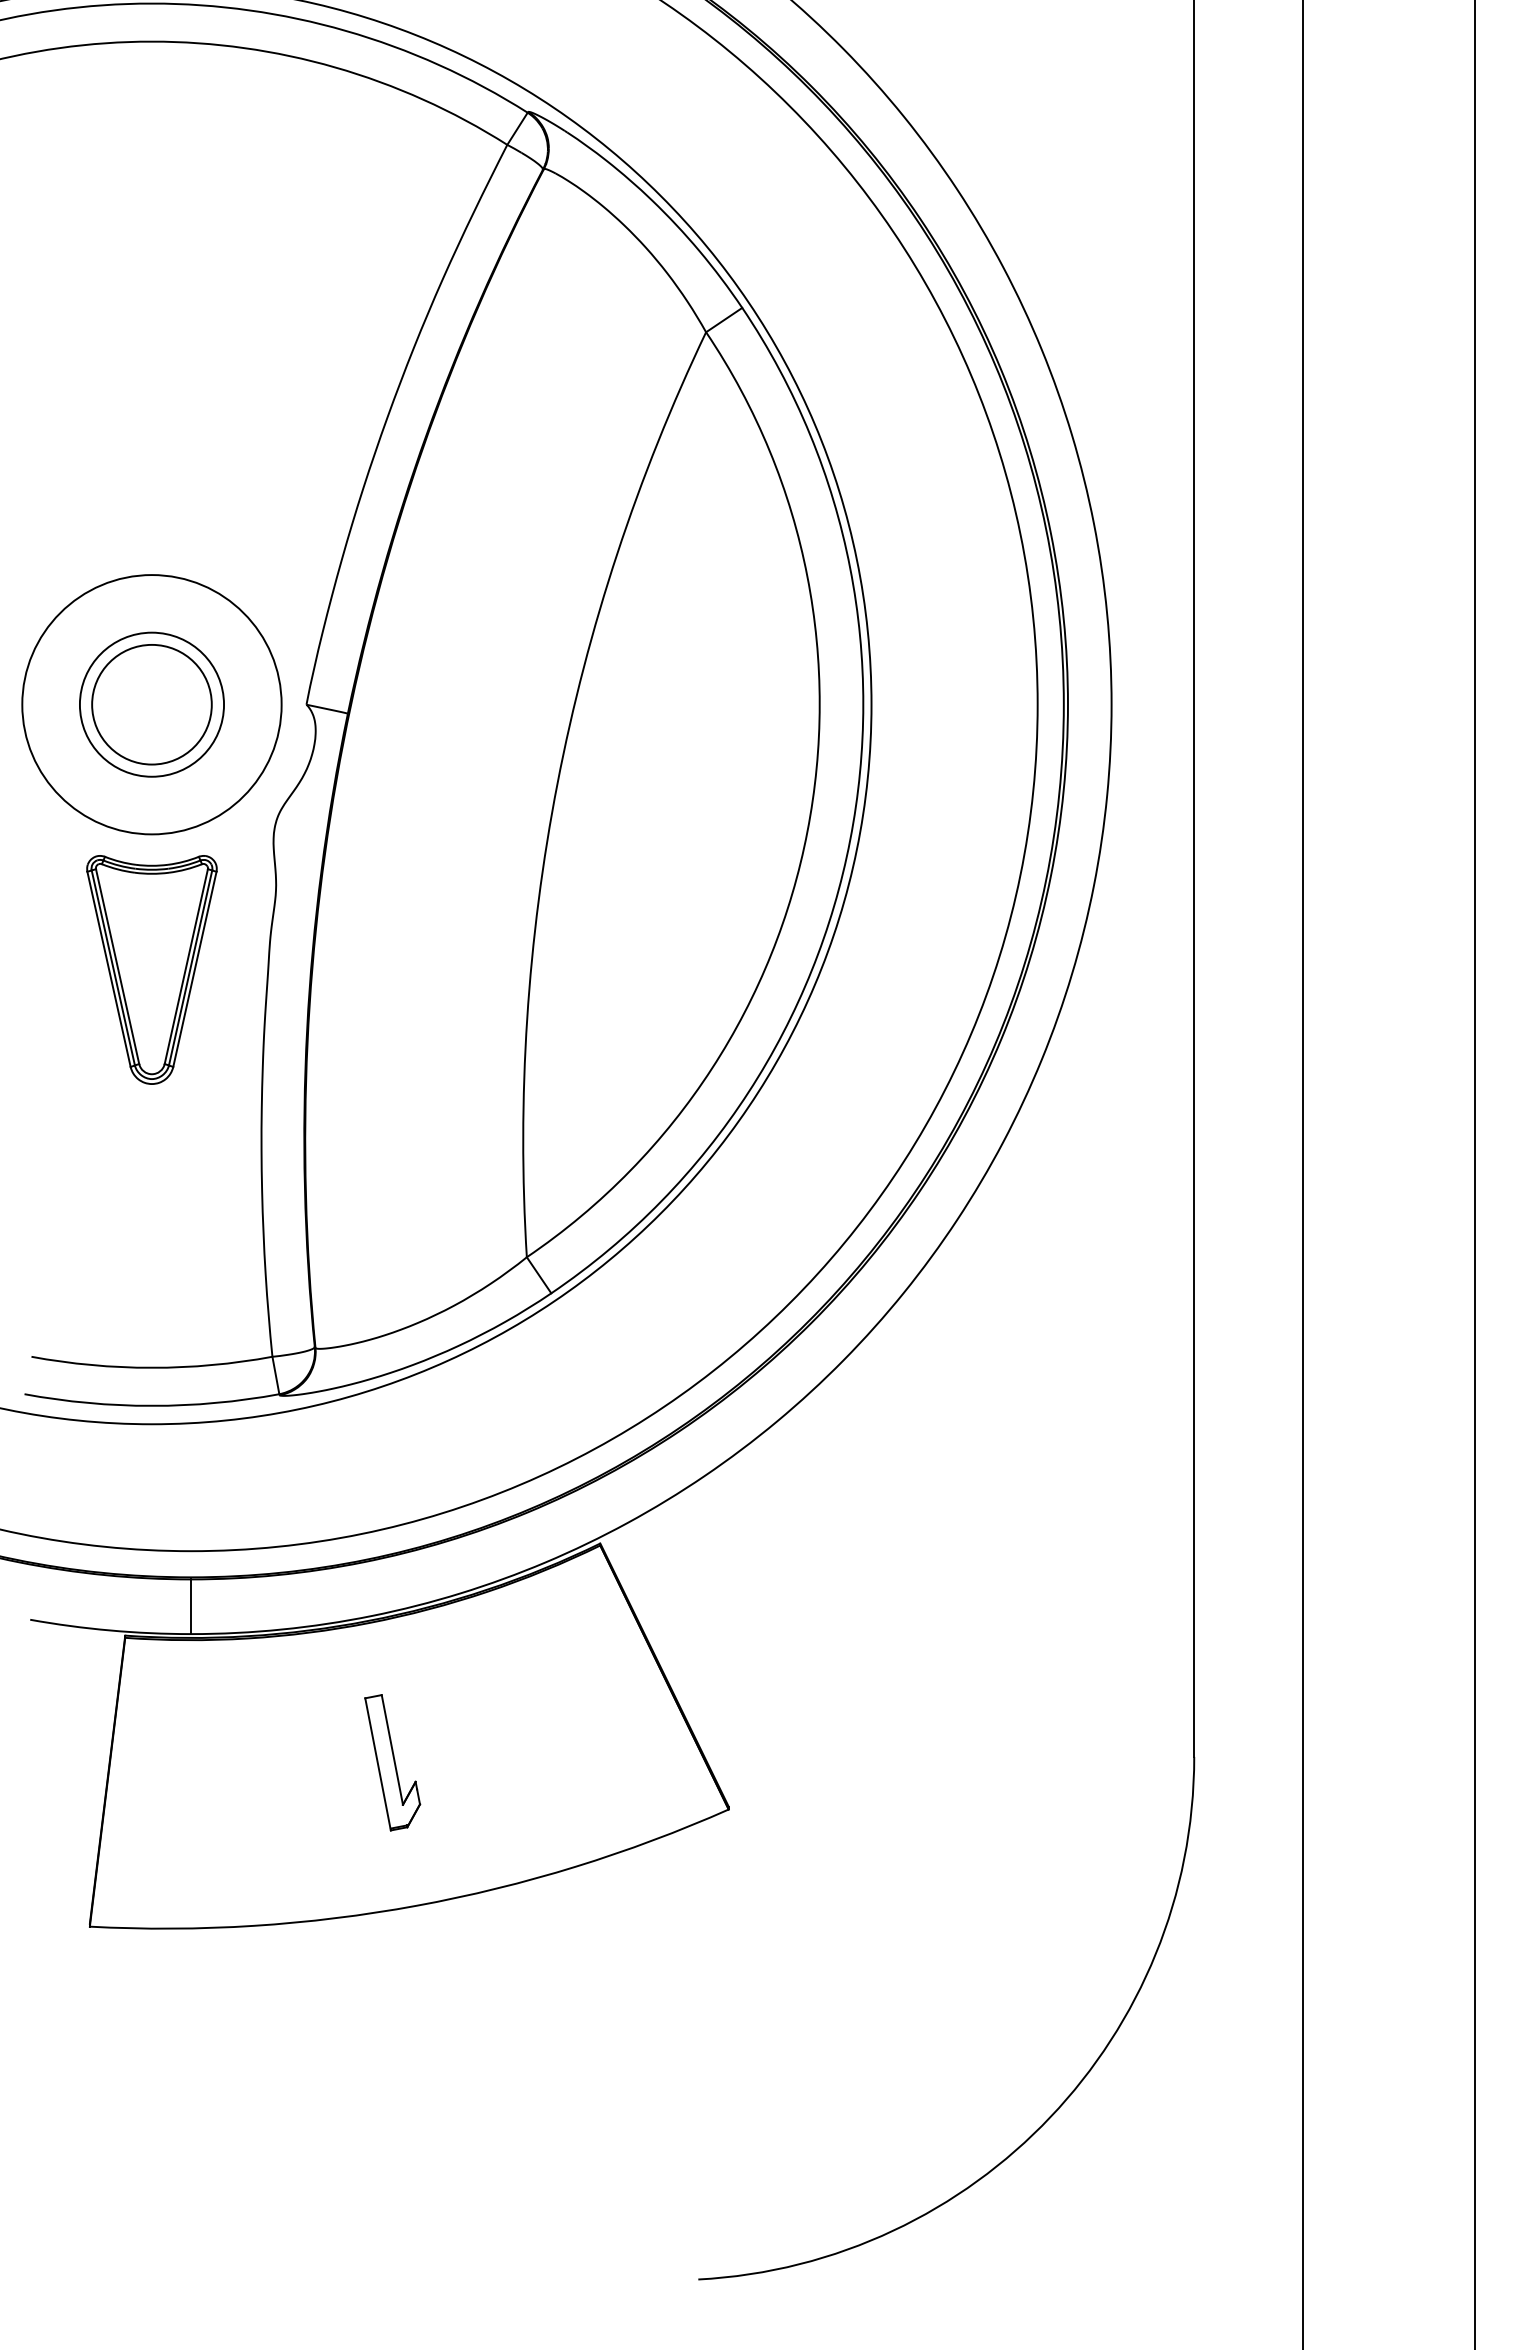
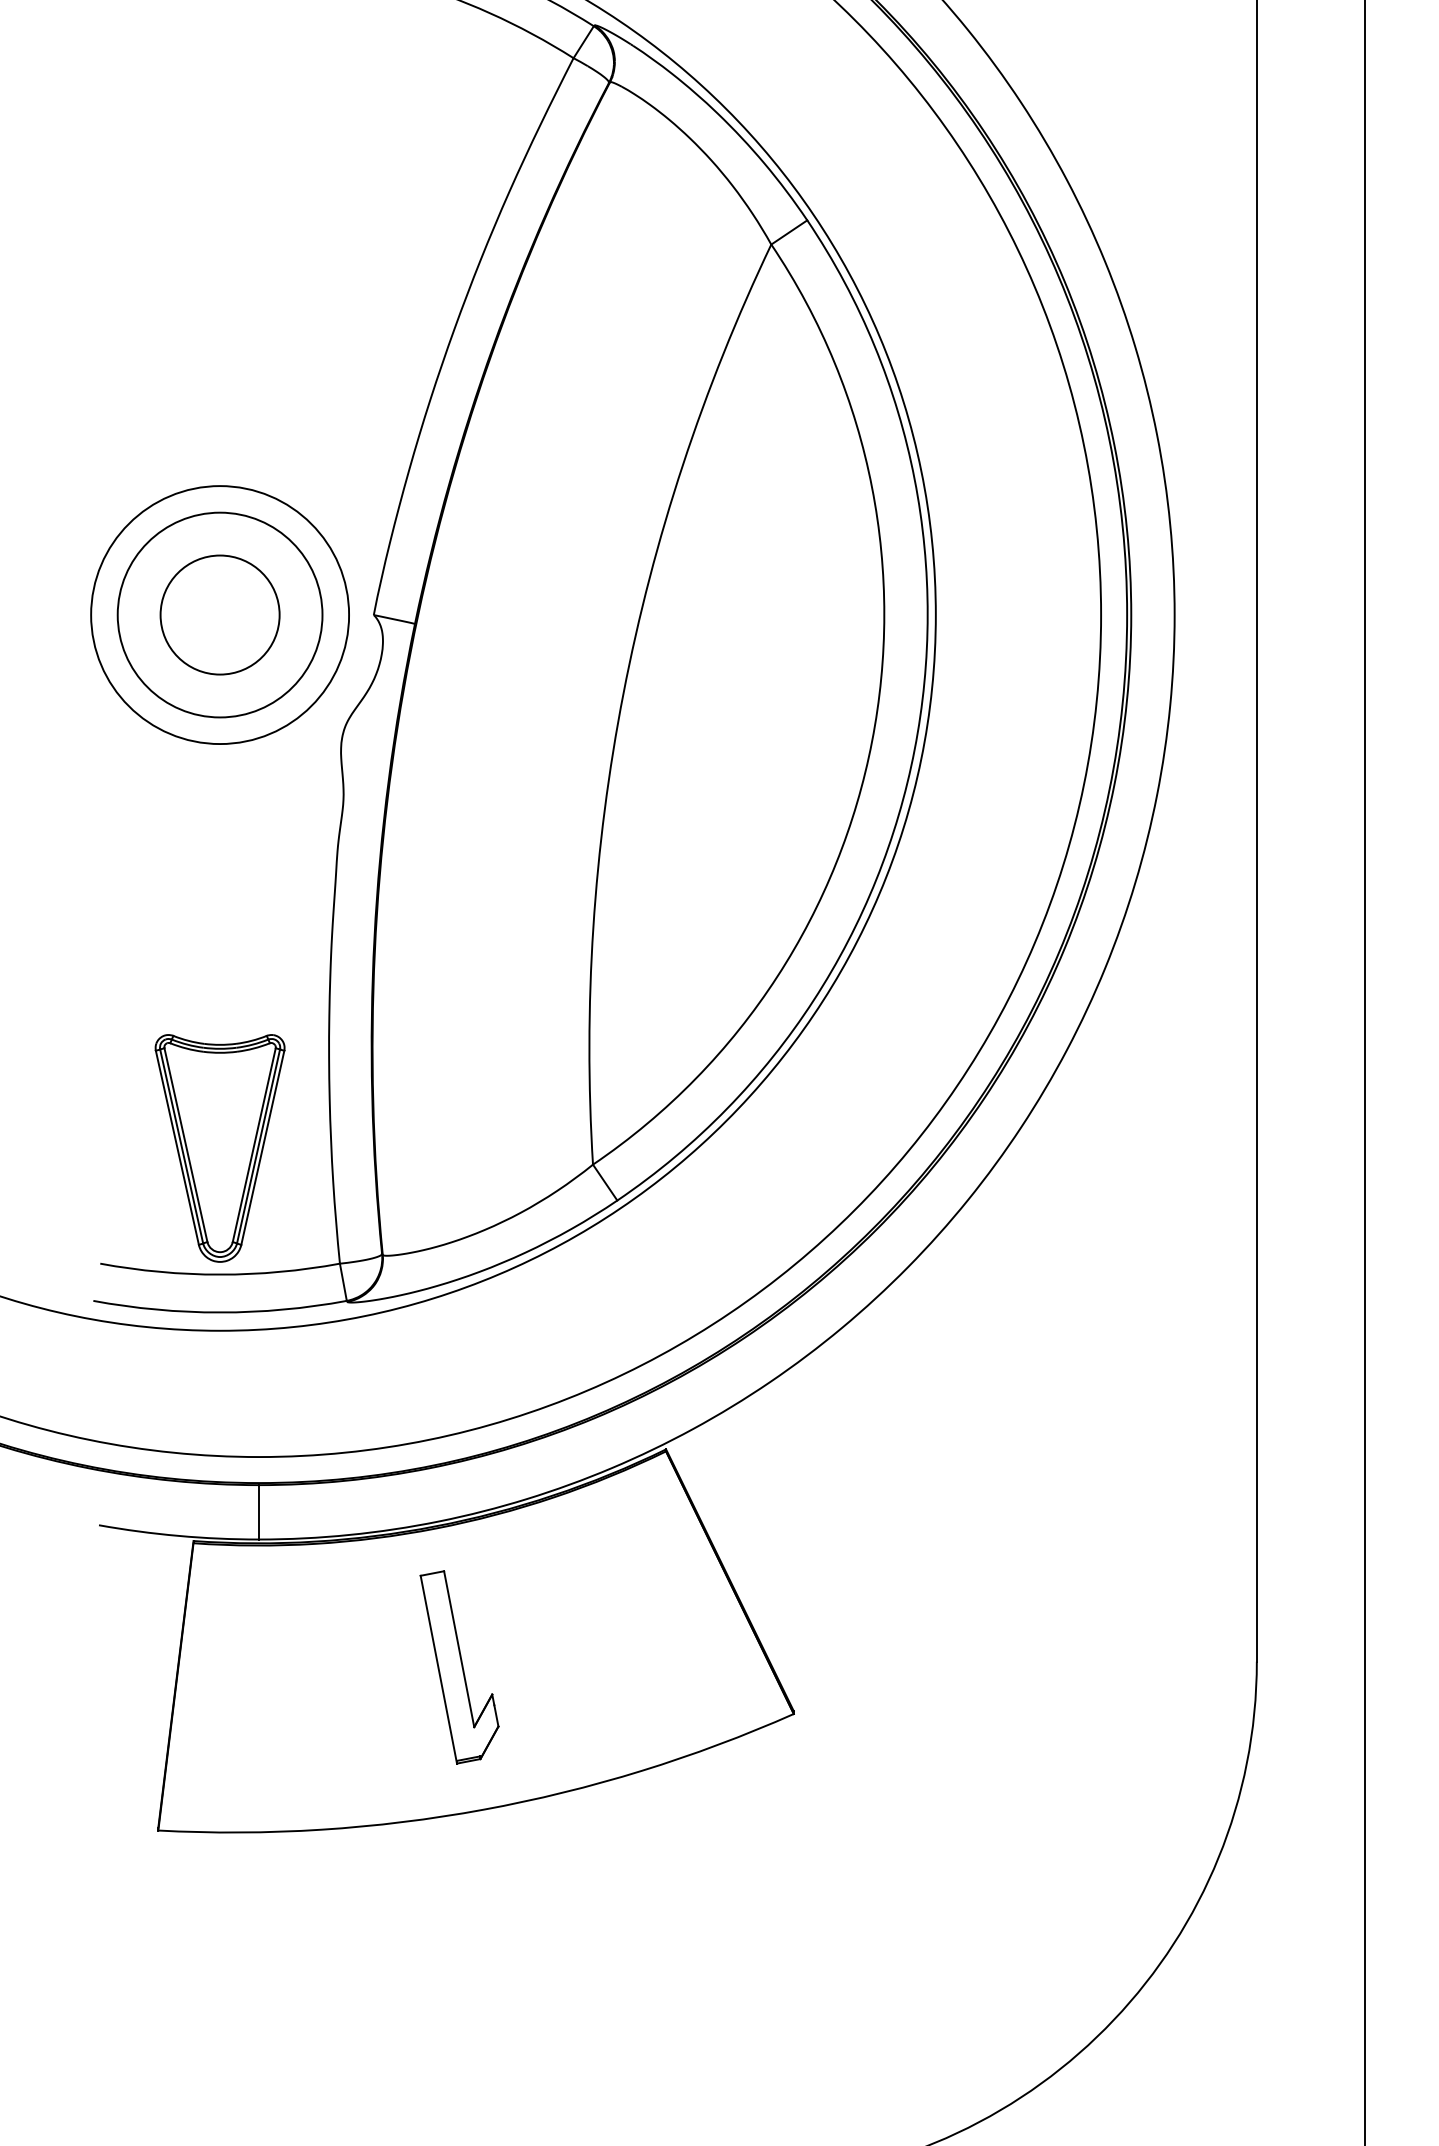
circle: (151, 704) -> (219, 614), size x1.43
part: (151, 969) -> (219, 1148), moved
part: (392, 1762) -> (459, 1667), size x1.43

